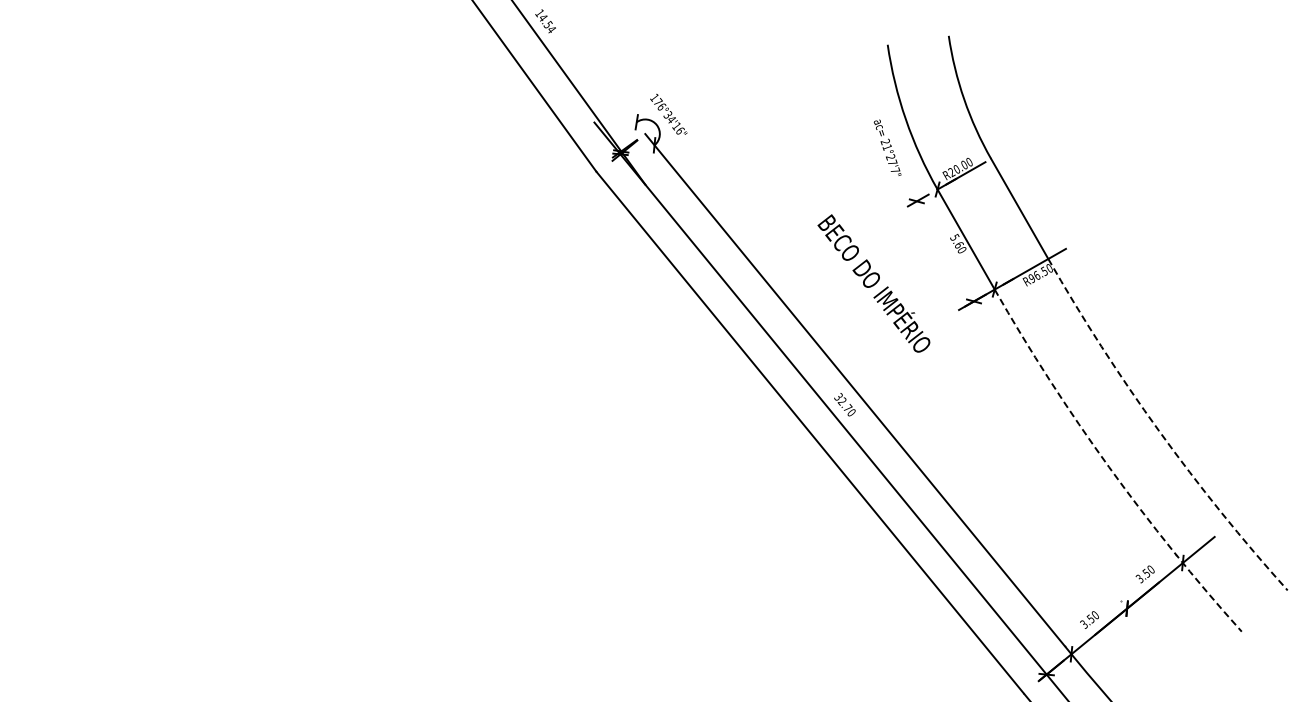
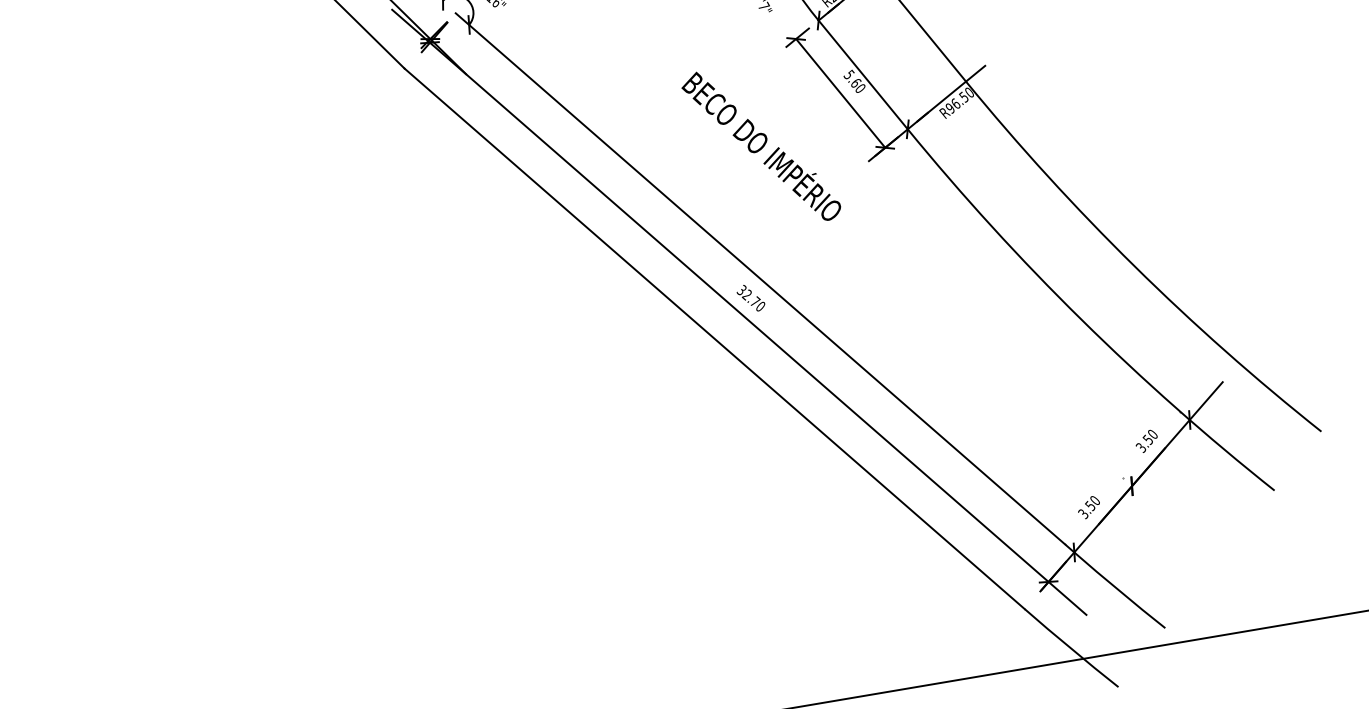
line: (945, 251) -> (840, 93), added
arc: (1159, 431) -> (1134, 266), dashed -> solid
arc: (1109, 467) -> (1082, 320), dashed -> solid

